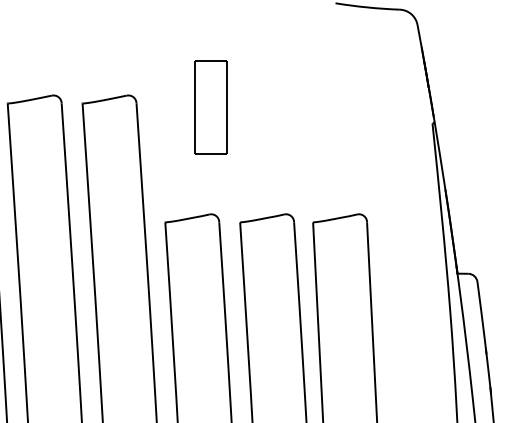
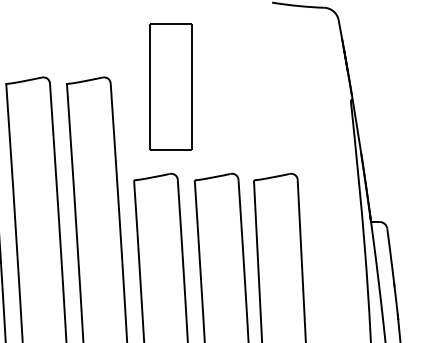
part: (210, 106) -> (170, 86), size x1.67

